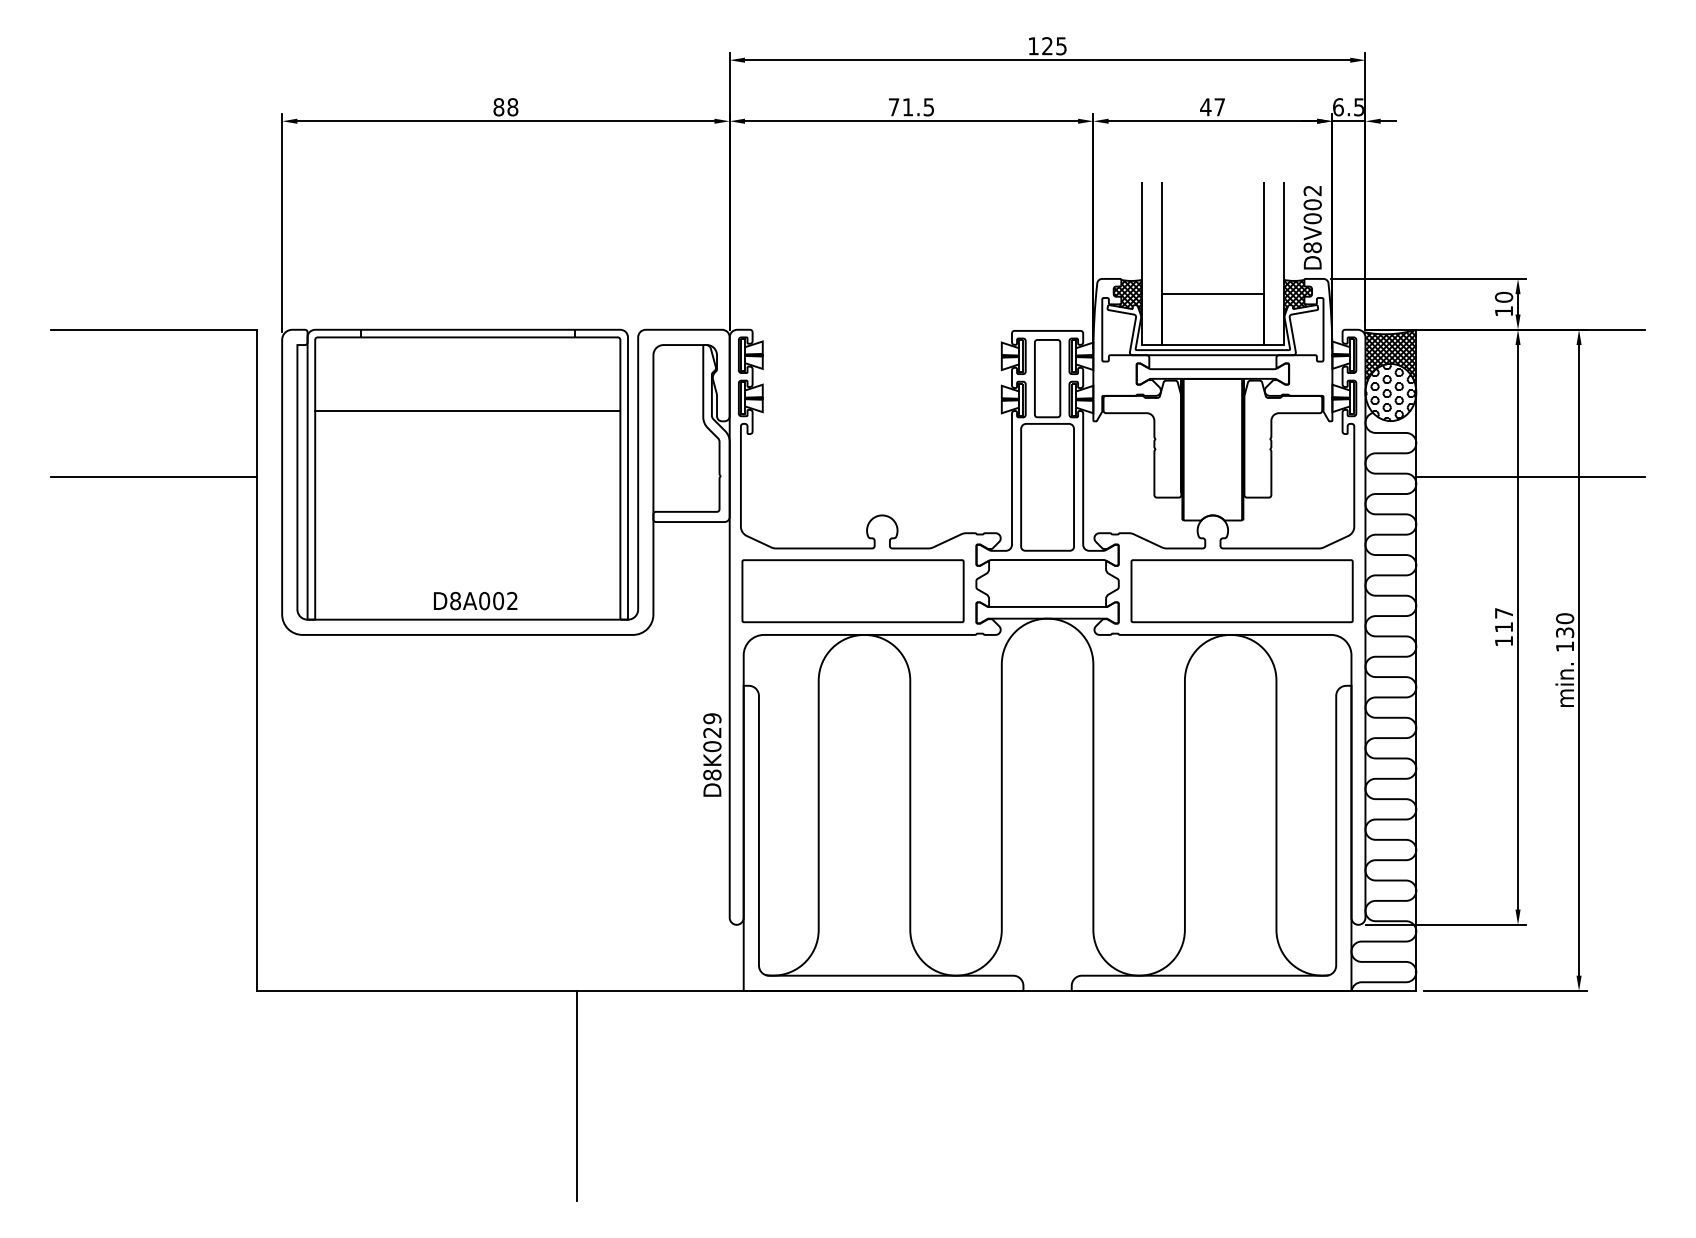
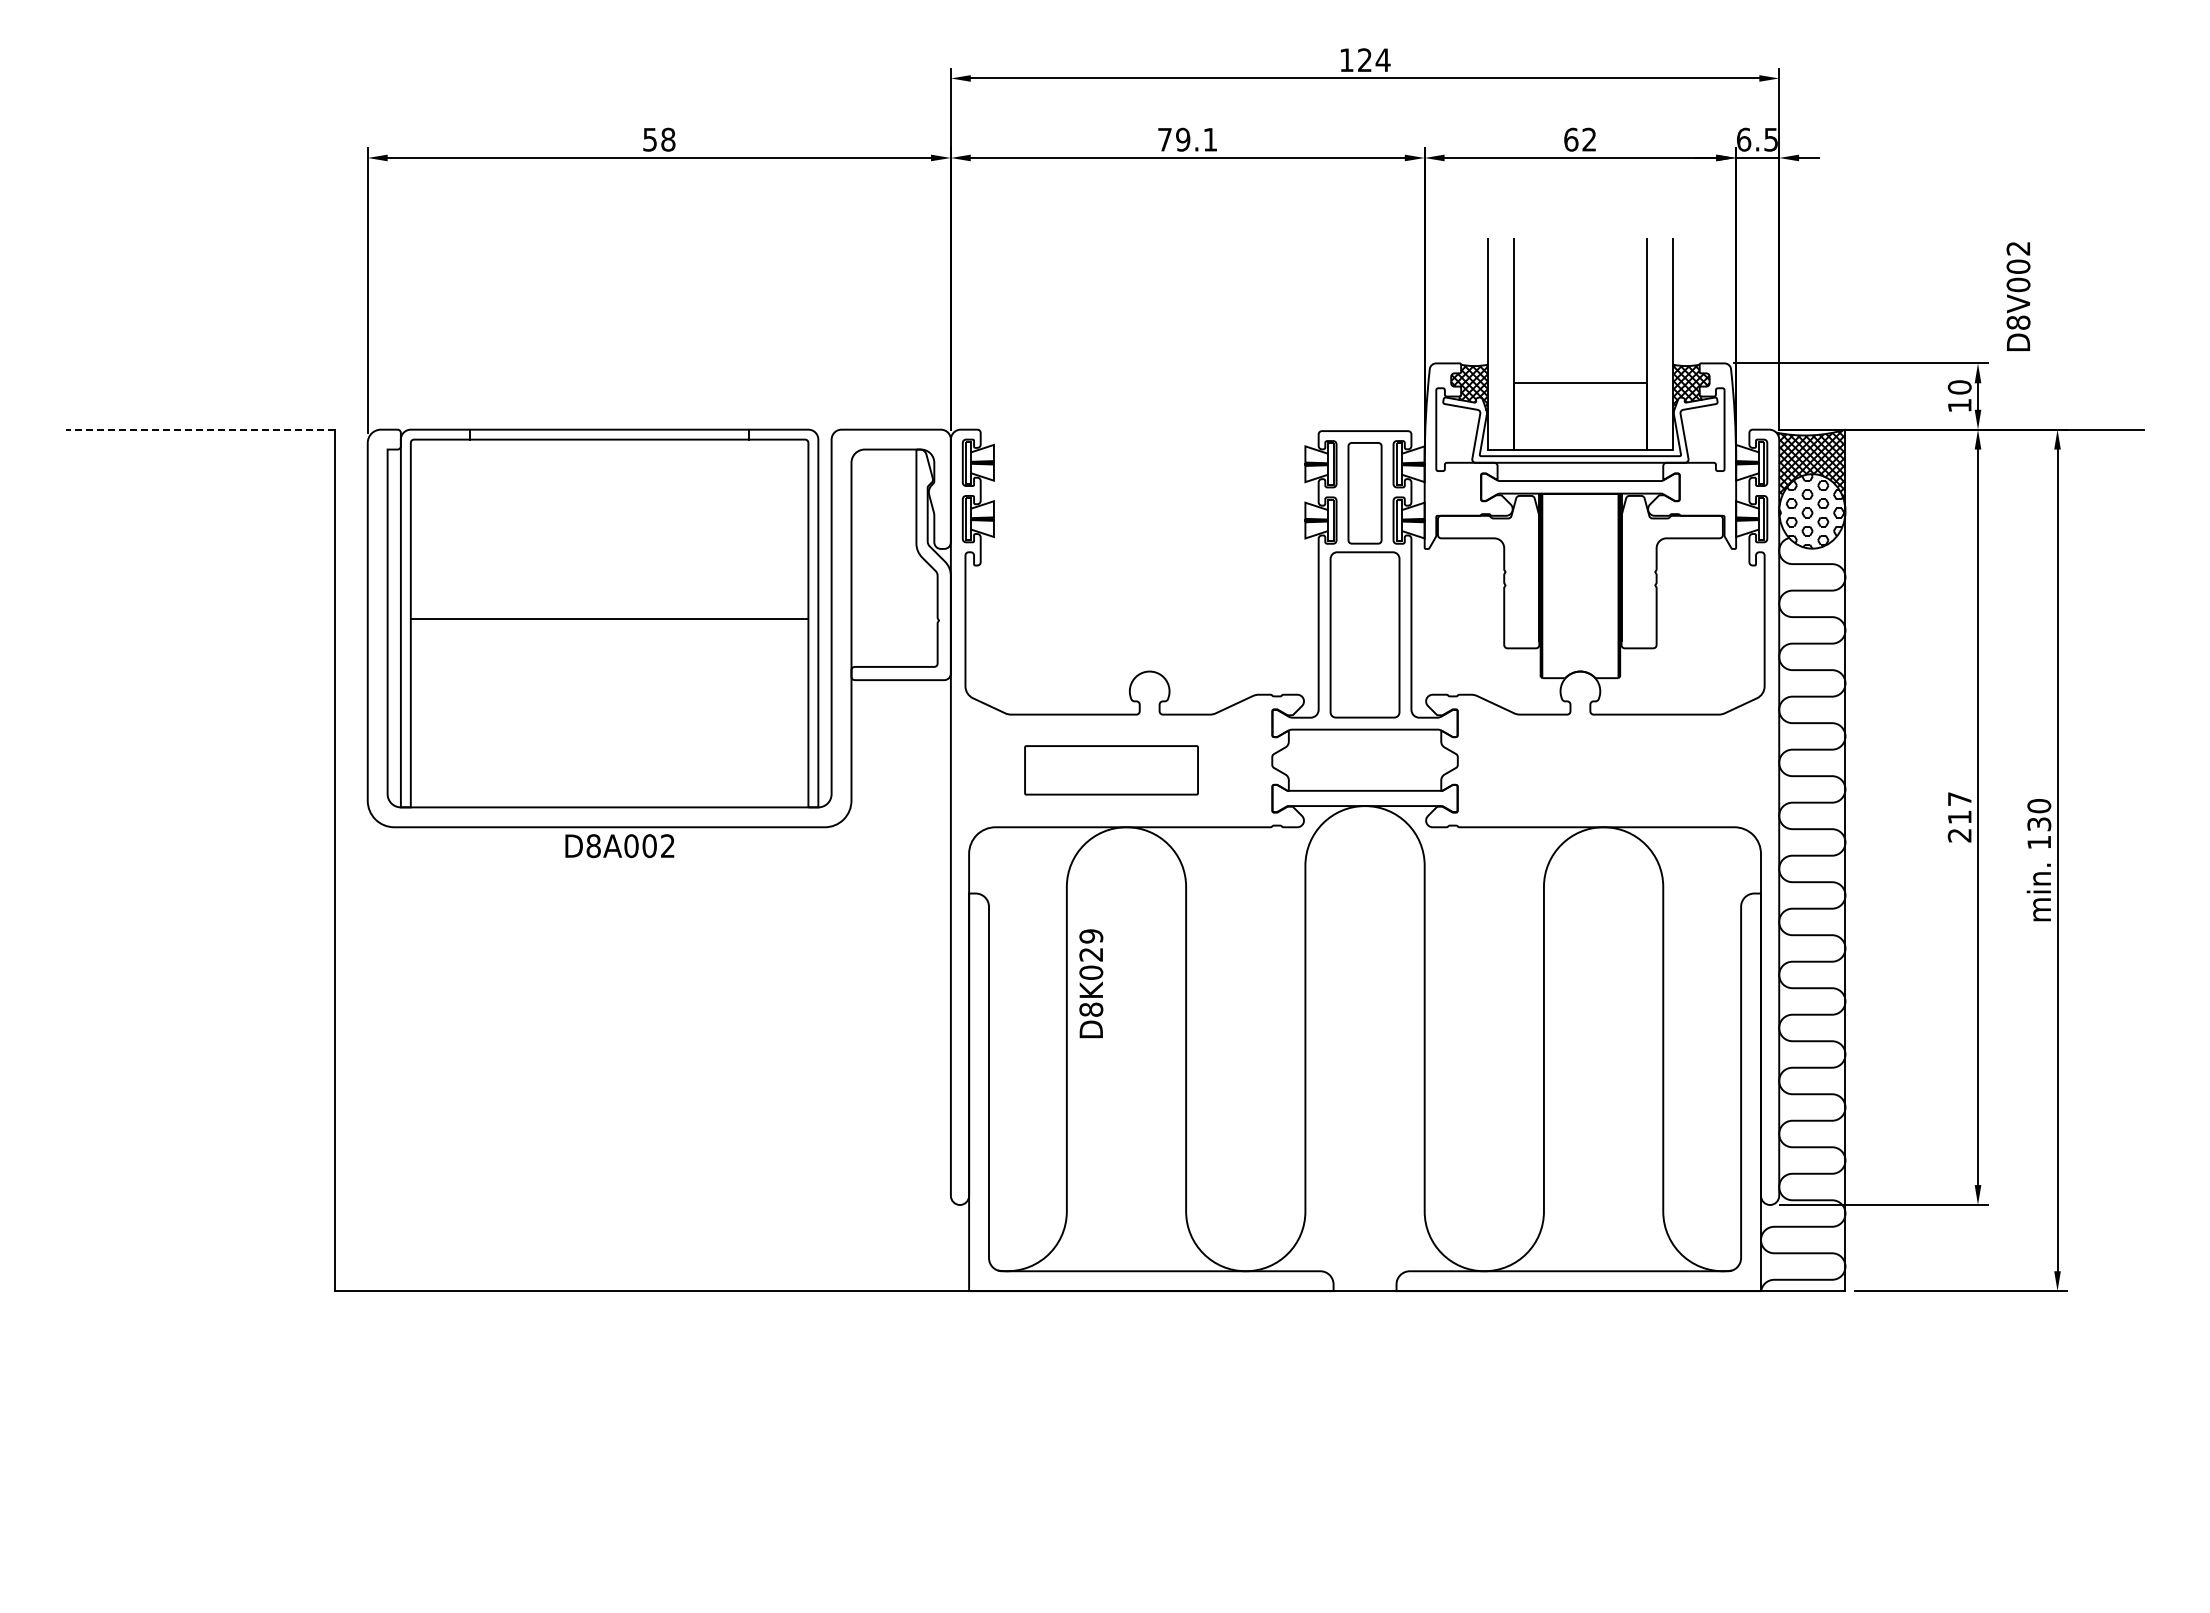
text: (1060, 46) -> (1382, 60), 125 -> 124
text: (499, 107) -> (650, 139), 88 -> 58
text: (918, 107) -> (1196, 139), 71.5 -> 79.1
text: (1212, 107) -> (1579, 139), 47 -> 62
text: (1312, 227) -> (2018, 296), moved
line: (153, 329) -> (199, 429), solid -> dashed
line: (467, 411) -> (609, 618), moved
line: (153, 477) -> (200, 621), removed
line: (1530, 477) -> (1994, 621), removed
part: (852, 591) -> (1111, 770), size x0.6
part: (1242, 591) -> (1618, 770), removed
text: (475, 601) -> (619, 846), moved
text: (1503, 641) -> (1959, 835), 117 -> 217
text: (712, 754) -> (1091, 983), moved
line: (577, 1095) -> (752, 1427), removed

